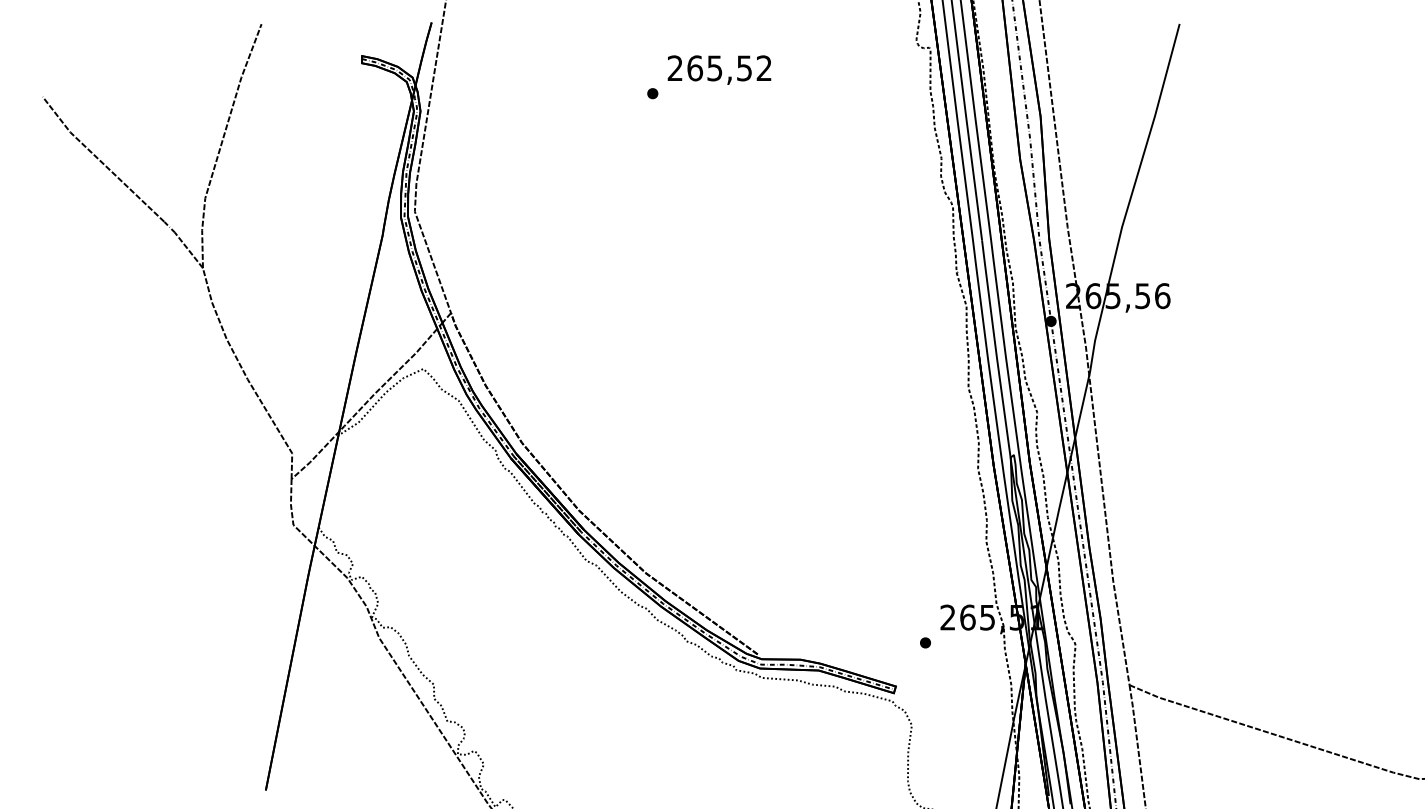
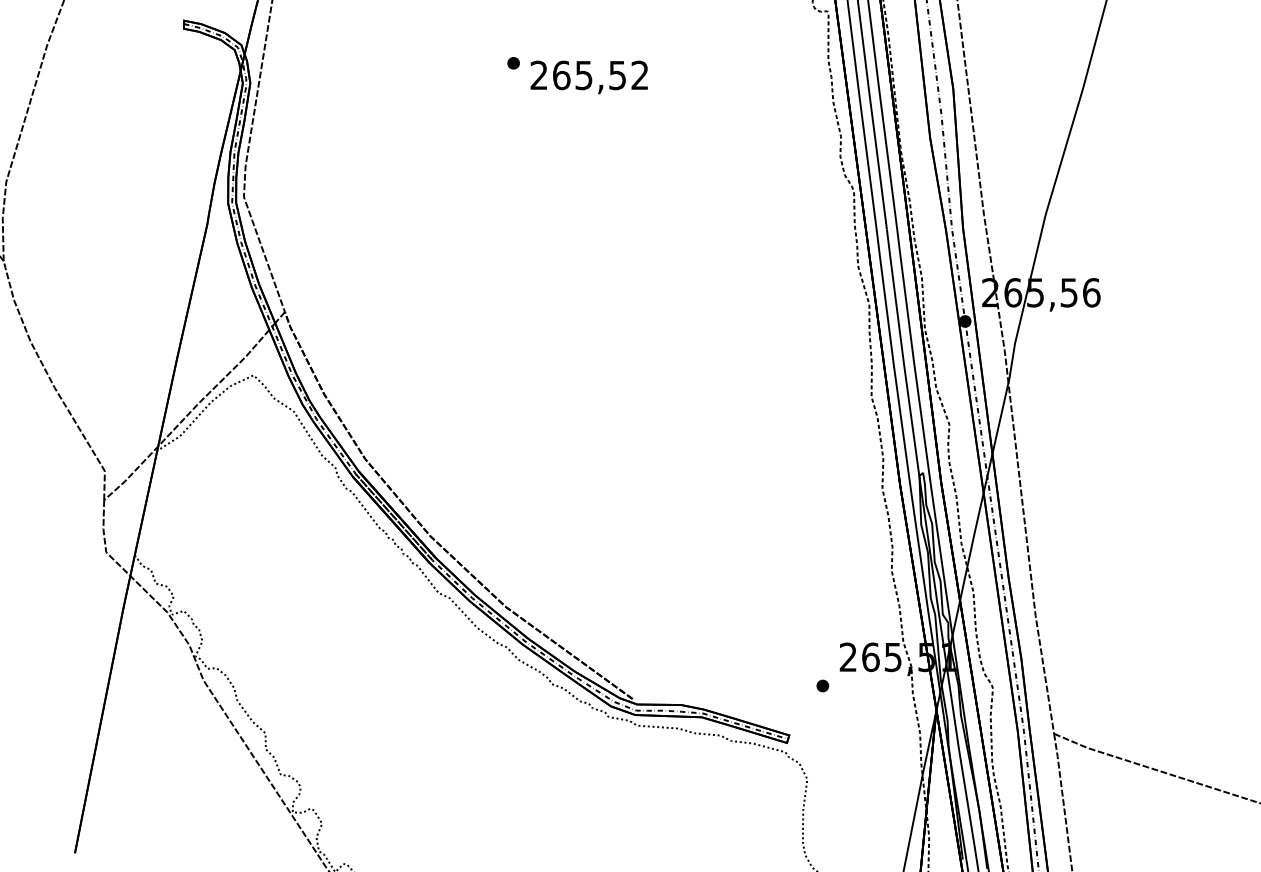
text: (719, 69) -> (589, 76), moved

